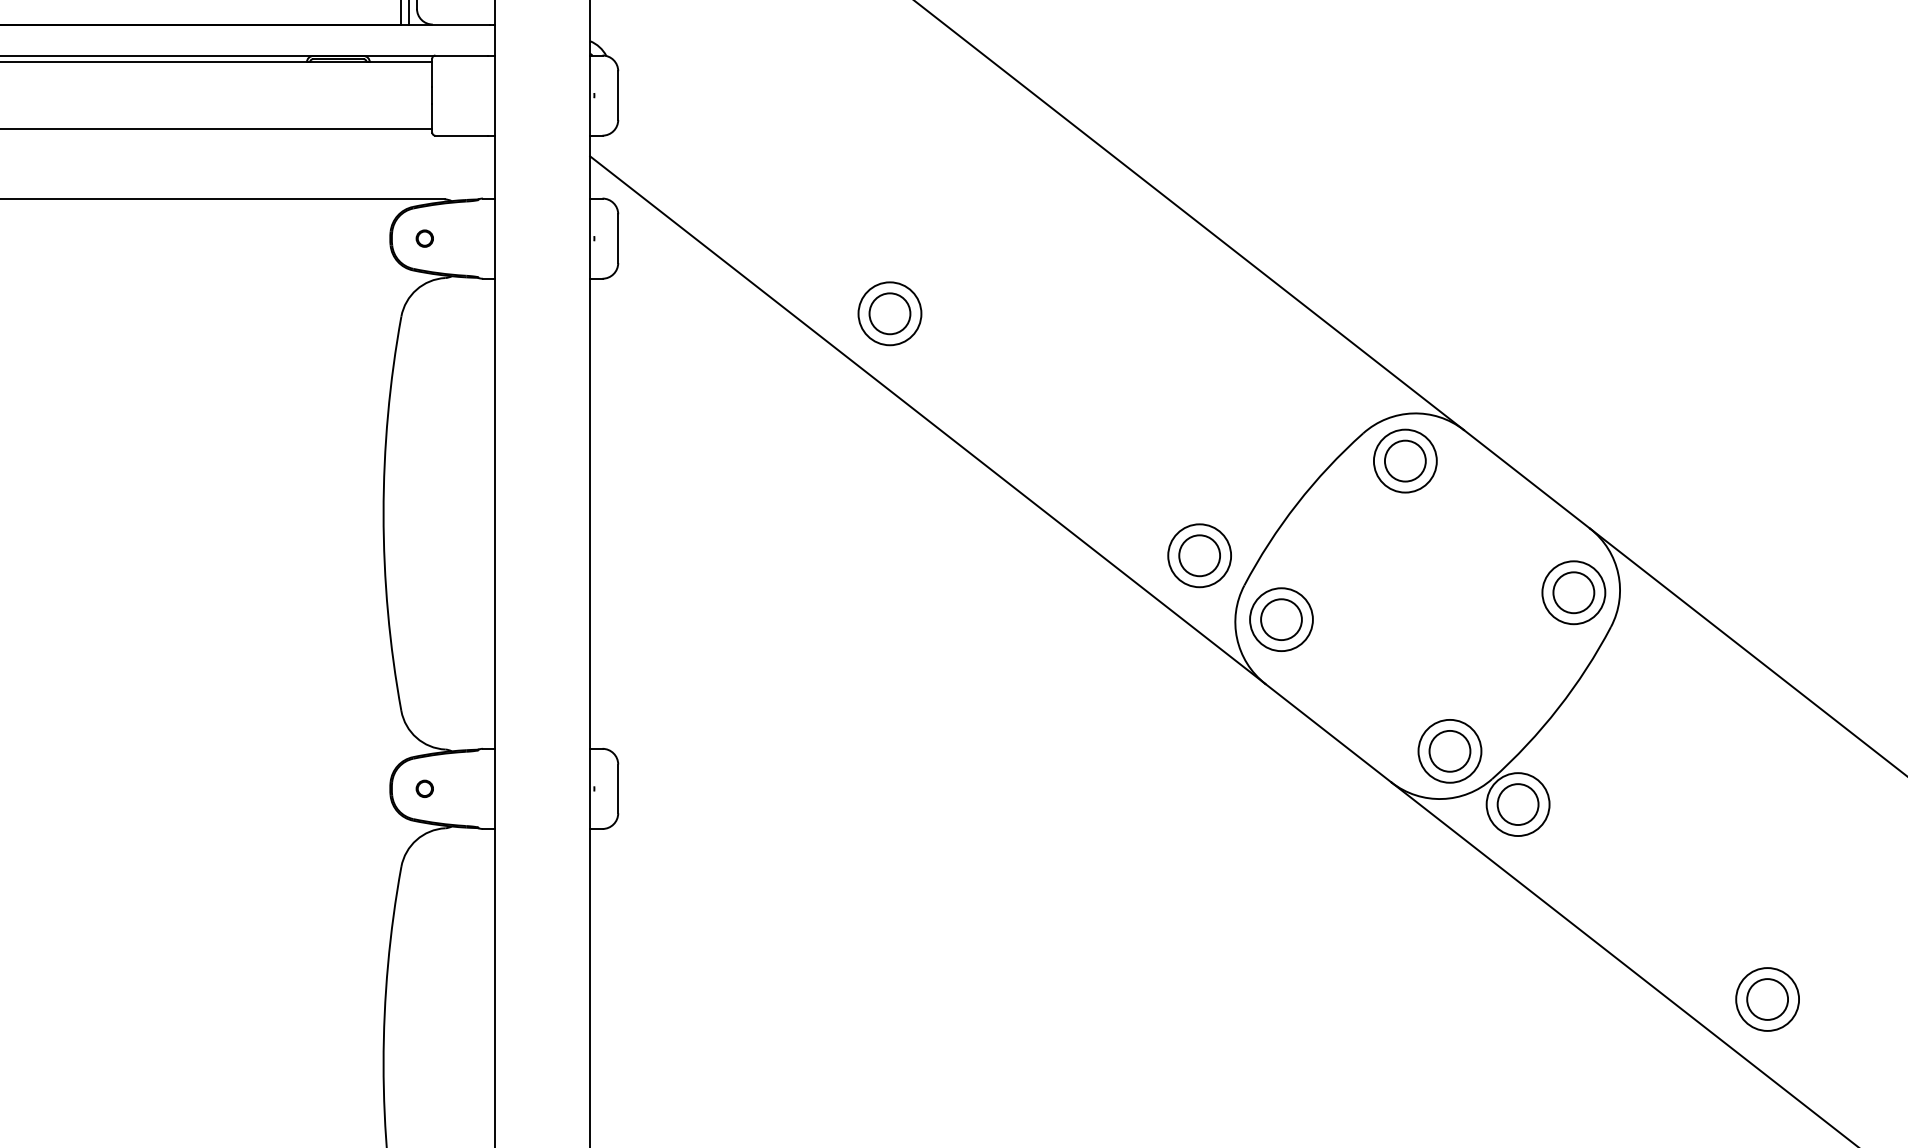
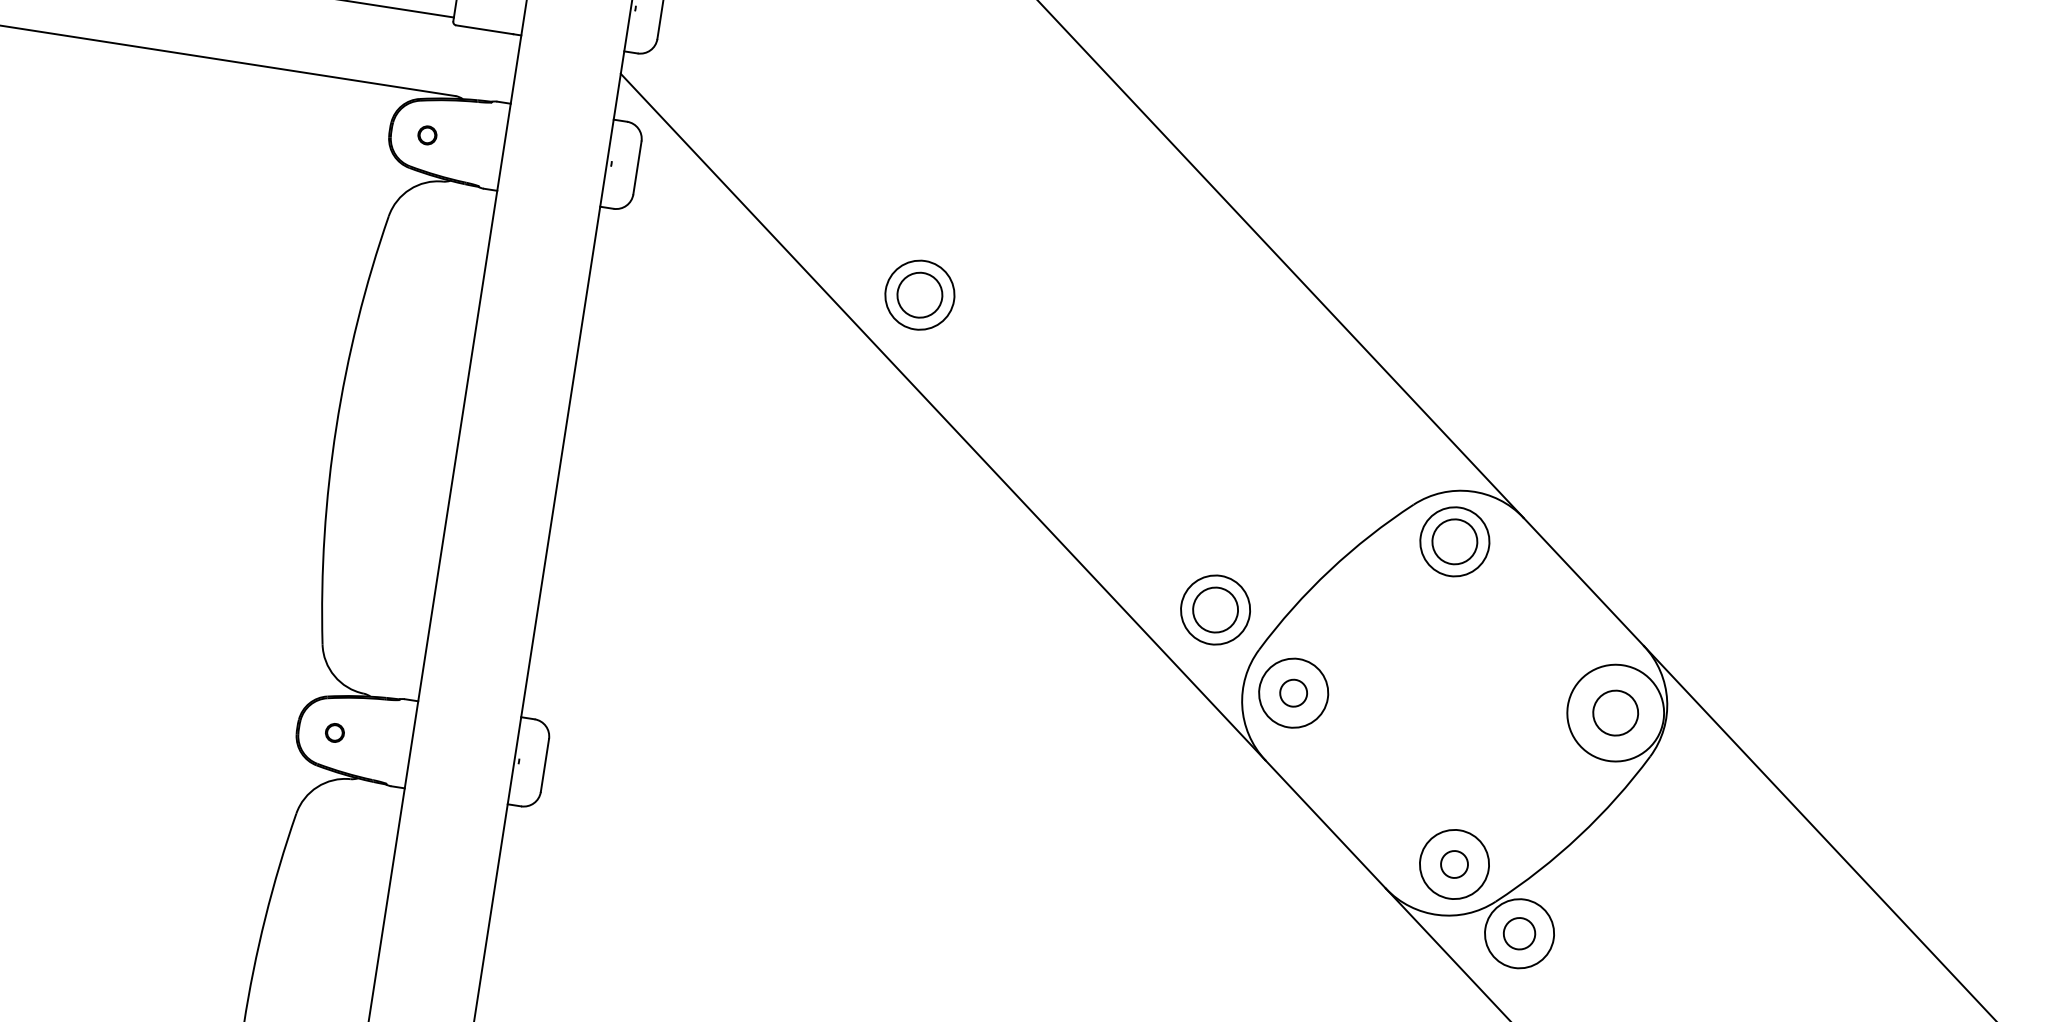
circle: (1573, 592) -> (1615, 712), size x1.4
circle: (1281, 619) -> (1293, 693), size x0.6
circle: (1449, 750) -> (1454, 863), size x0.6
circle: (1517, 804) -> (1518, 933), size x0.7

